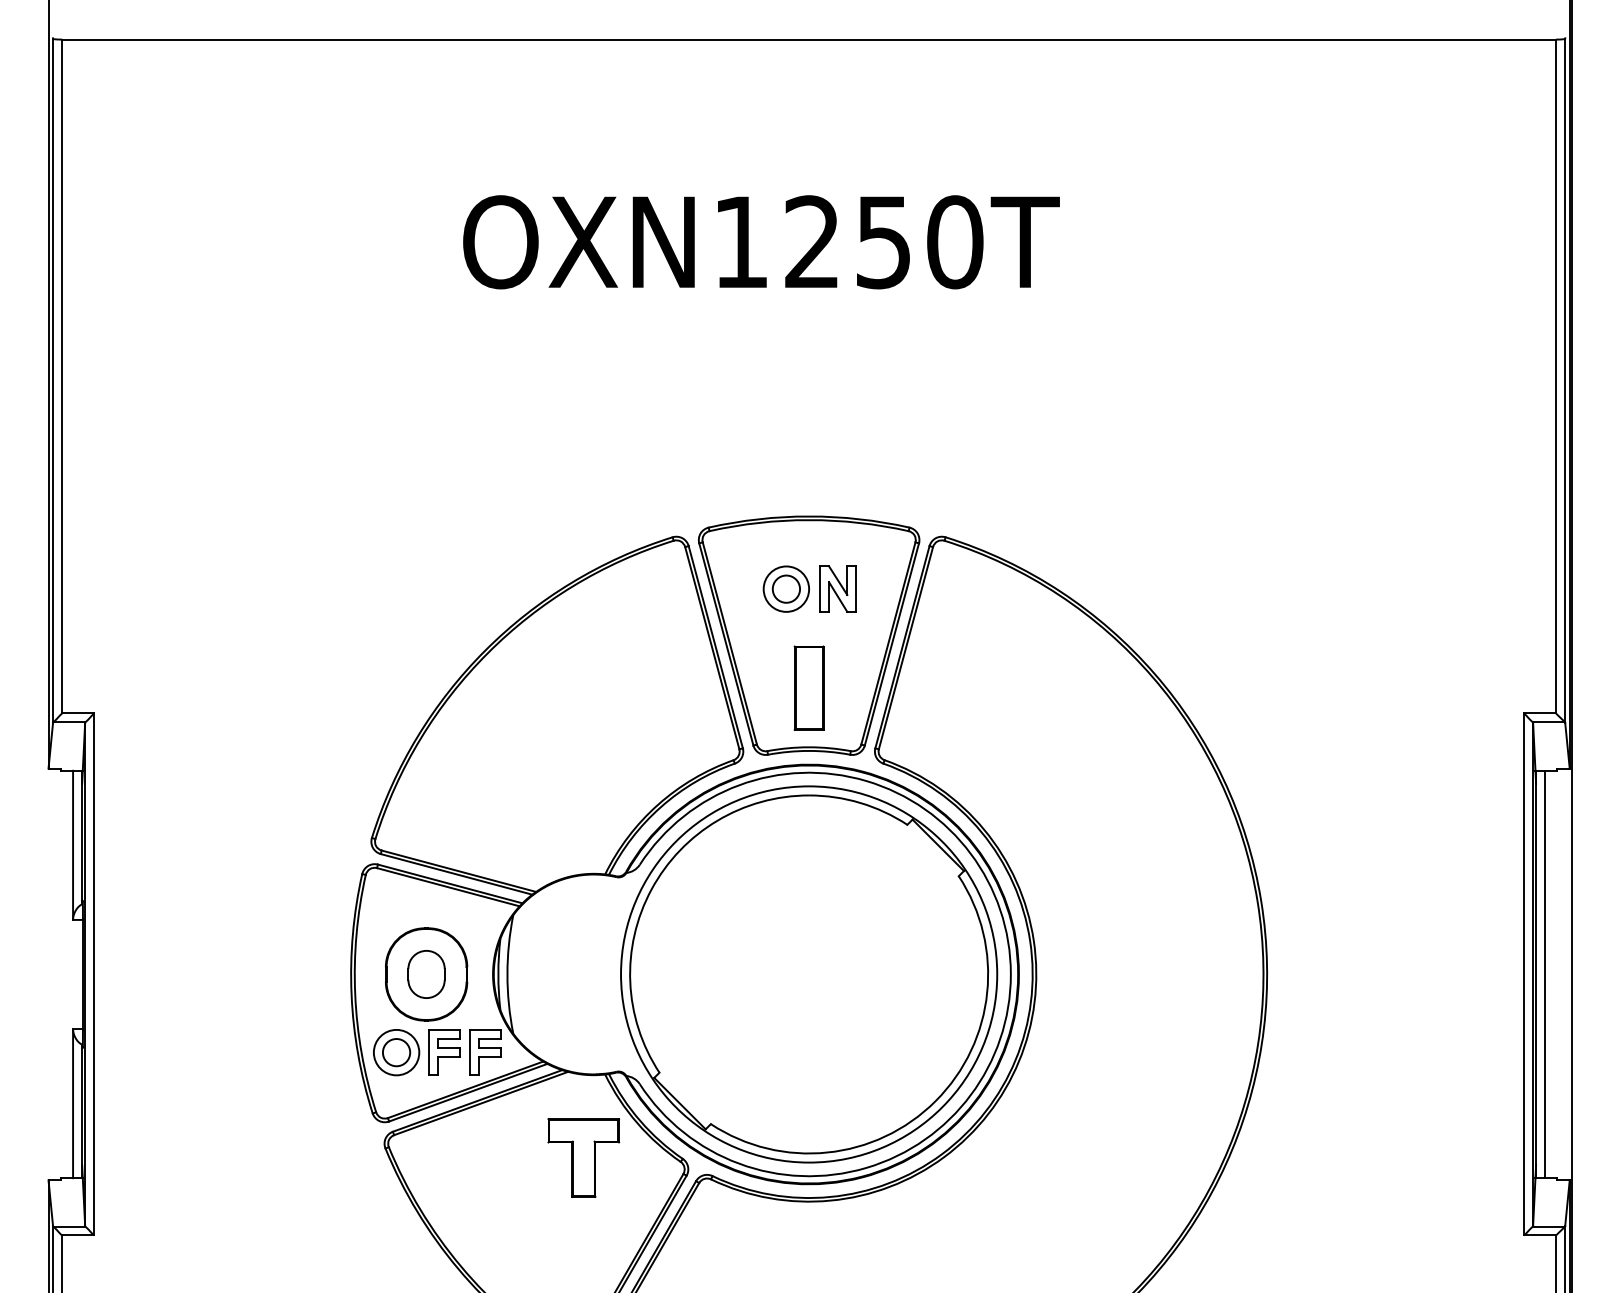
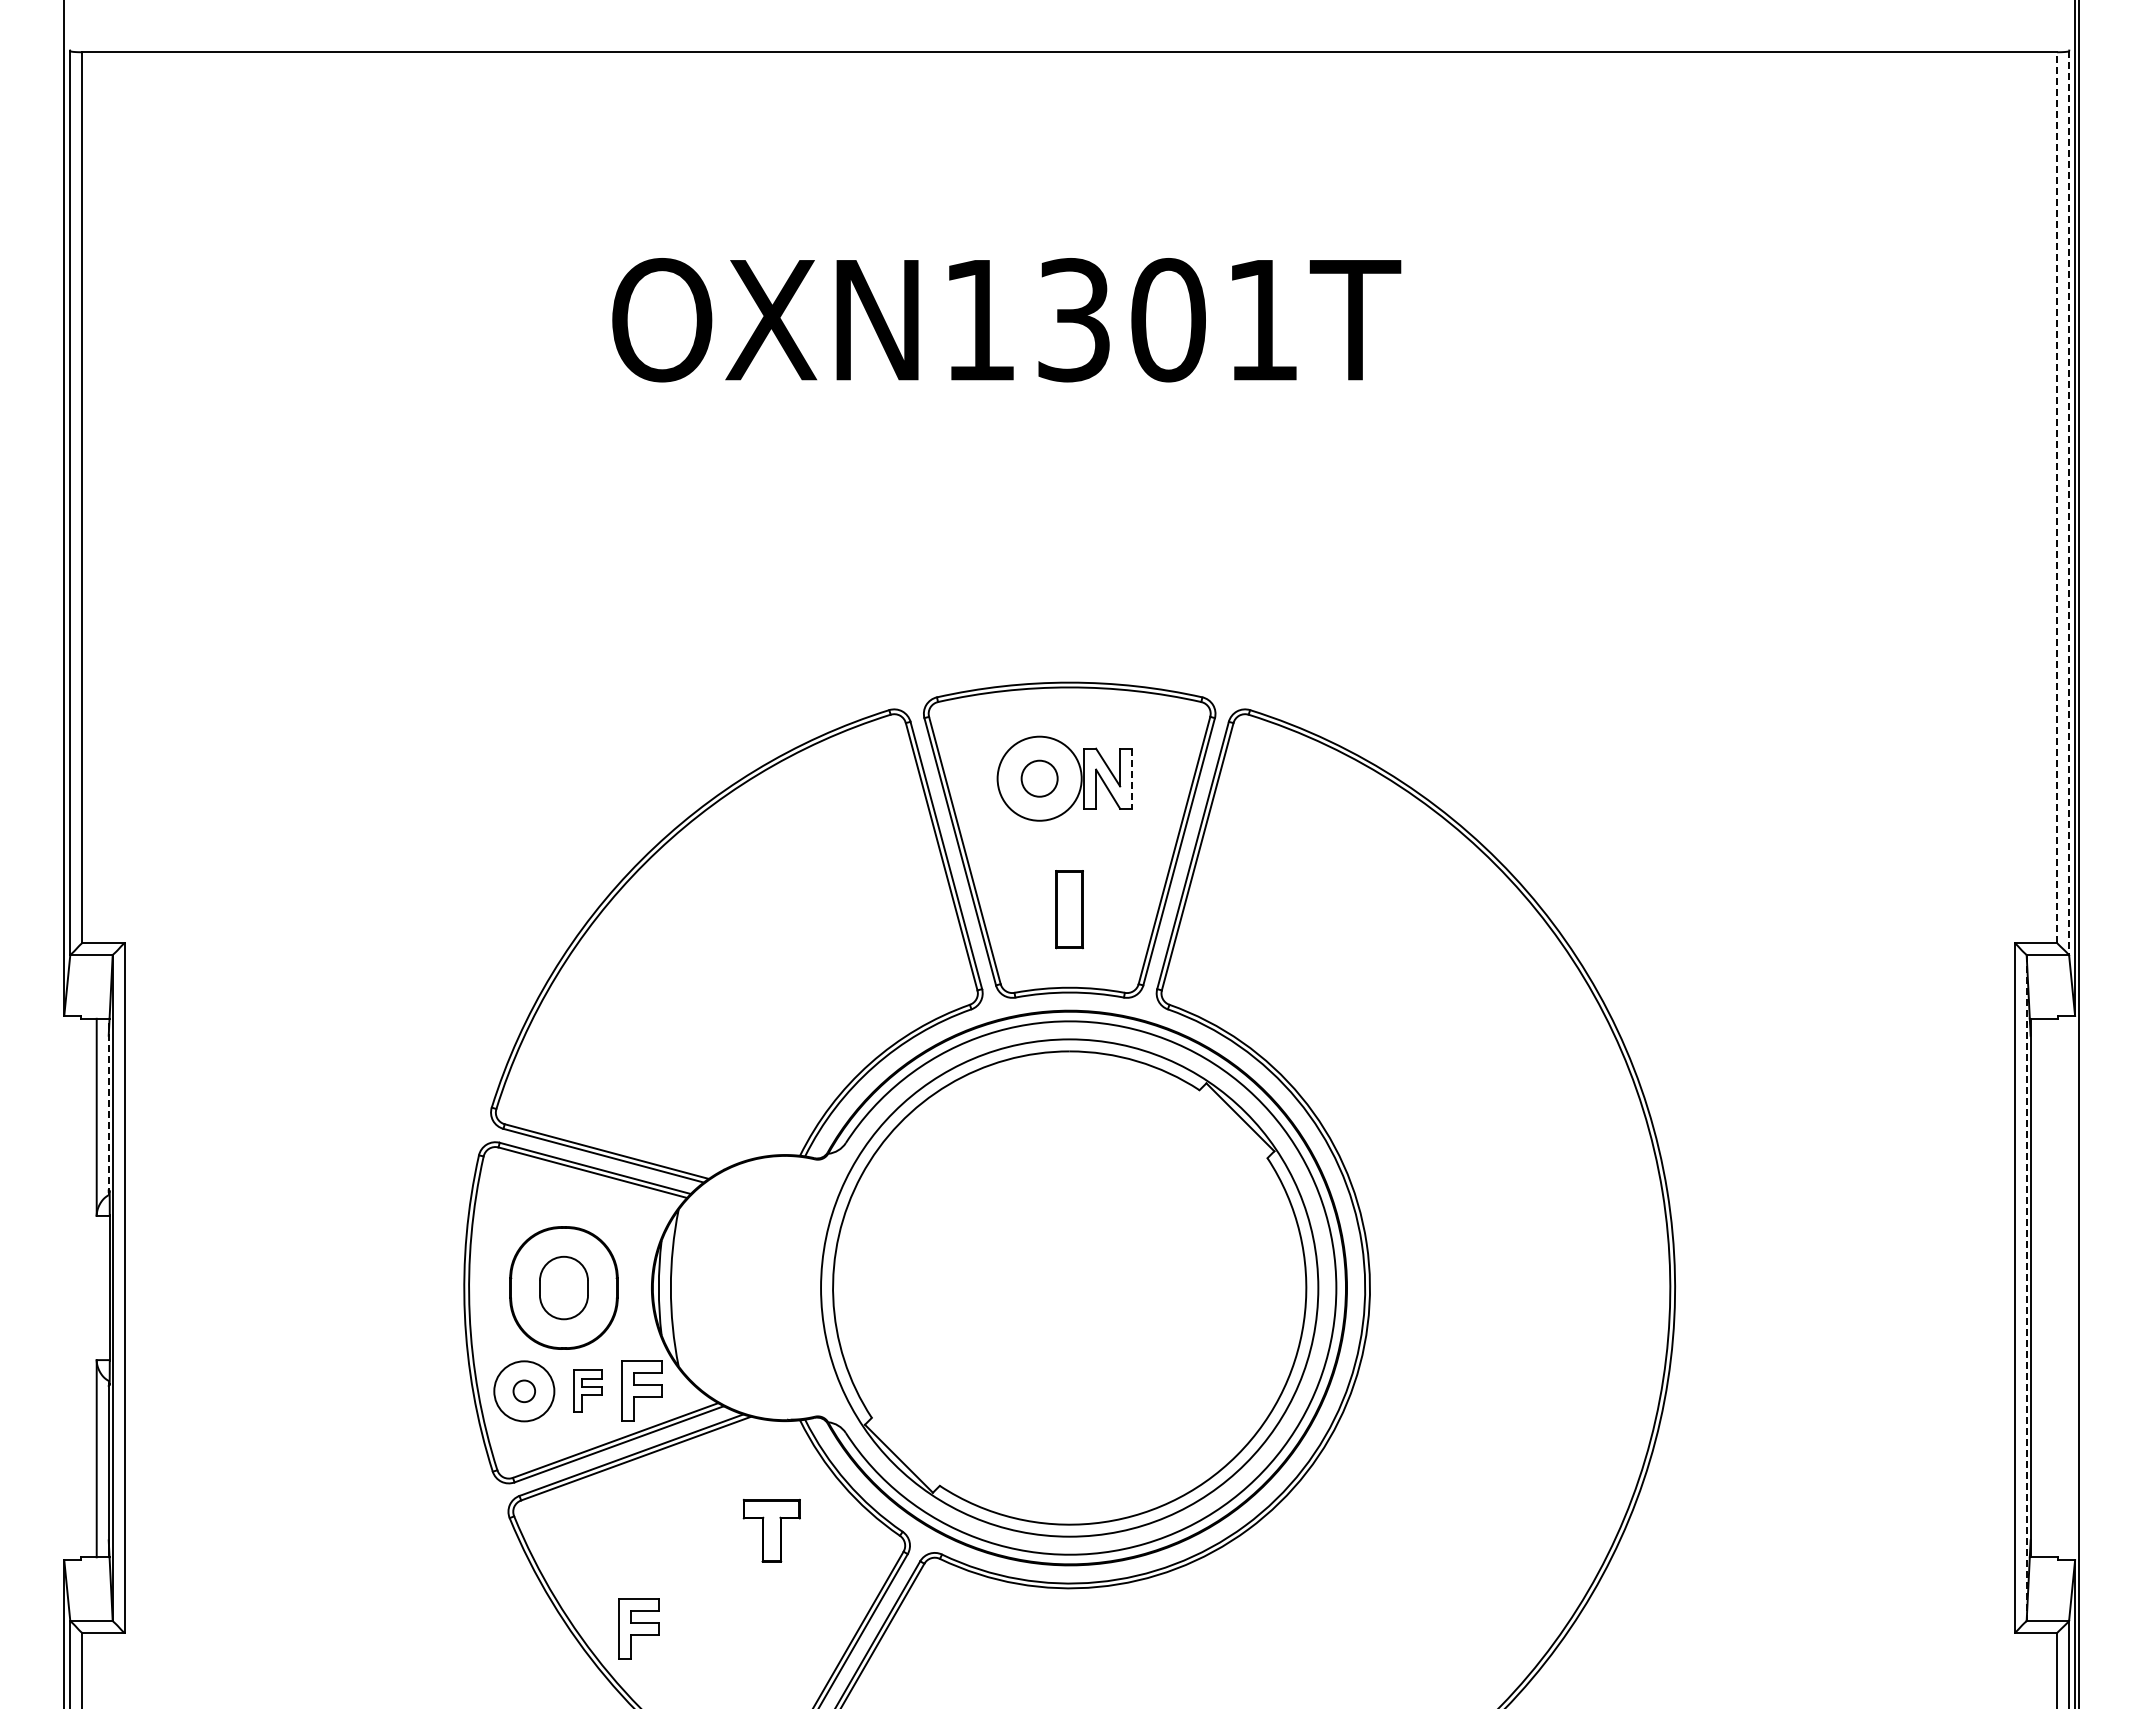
text: (884, 242) -> (1169, 320), OXN1250T -> OXN1301T
line: (1556, 376) -> (2057, 497), solid -> dashed
line: (1565, 380) -> (2069, 503), solid -> dashed
circle: (786, 589) -> (1039, 778), size x1.4
line: (856, 589) -> (1132, 779), solid -> dashed
part: (808, 688) -> (1069, 909), size x0.7
line: (81, 837) -> (108, 1106), solid -> dashed
line: (1532, 974) -> (2026, 1288), solid -> dashed
line: (1545, 974) -> (2042, 1287), removed
part: (444, 1051) -> (587, 1390), size x0.7
circle: (396, 1052) -> (524, 1391), size x0.6
part: (583, 1157) -> (771, 1530), size x0.6
part: (482, 1232) -> (638, 1628), added

